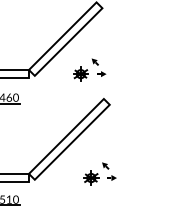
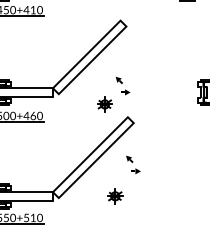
part: (80, 74) -> (104, 104), moved
part: (109, 171) -> (133, 164), moved

